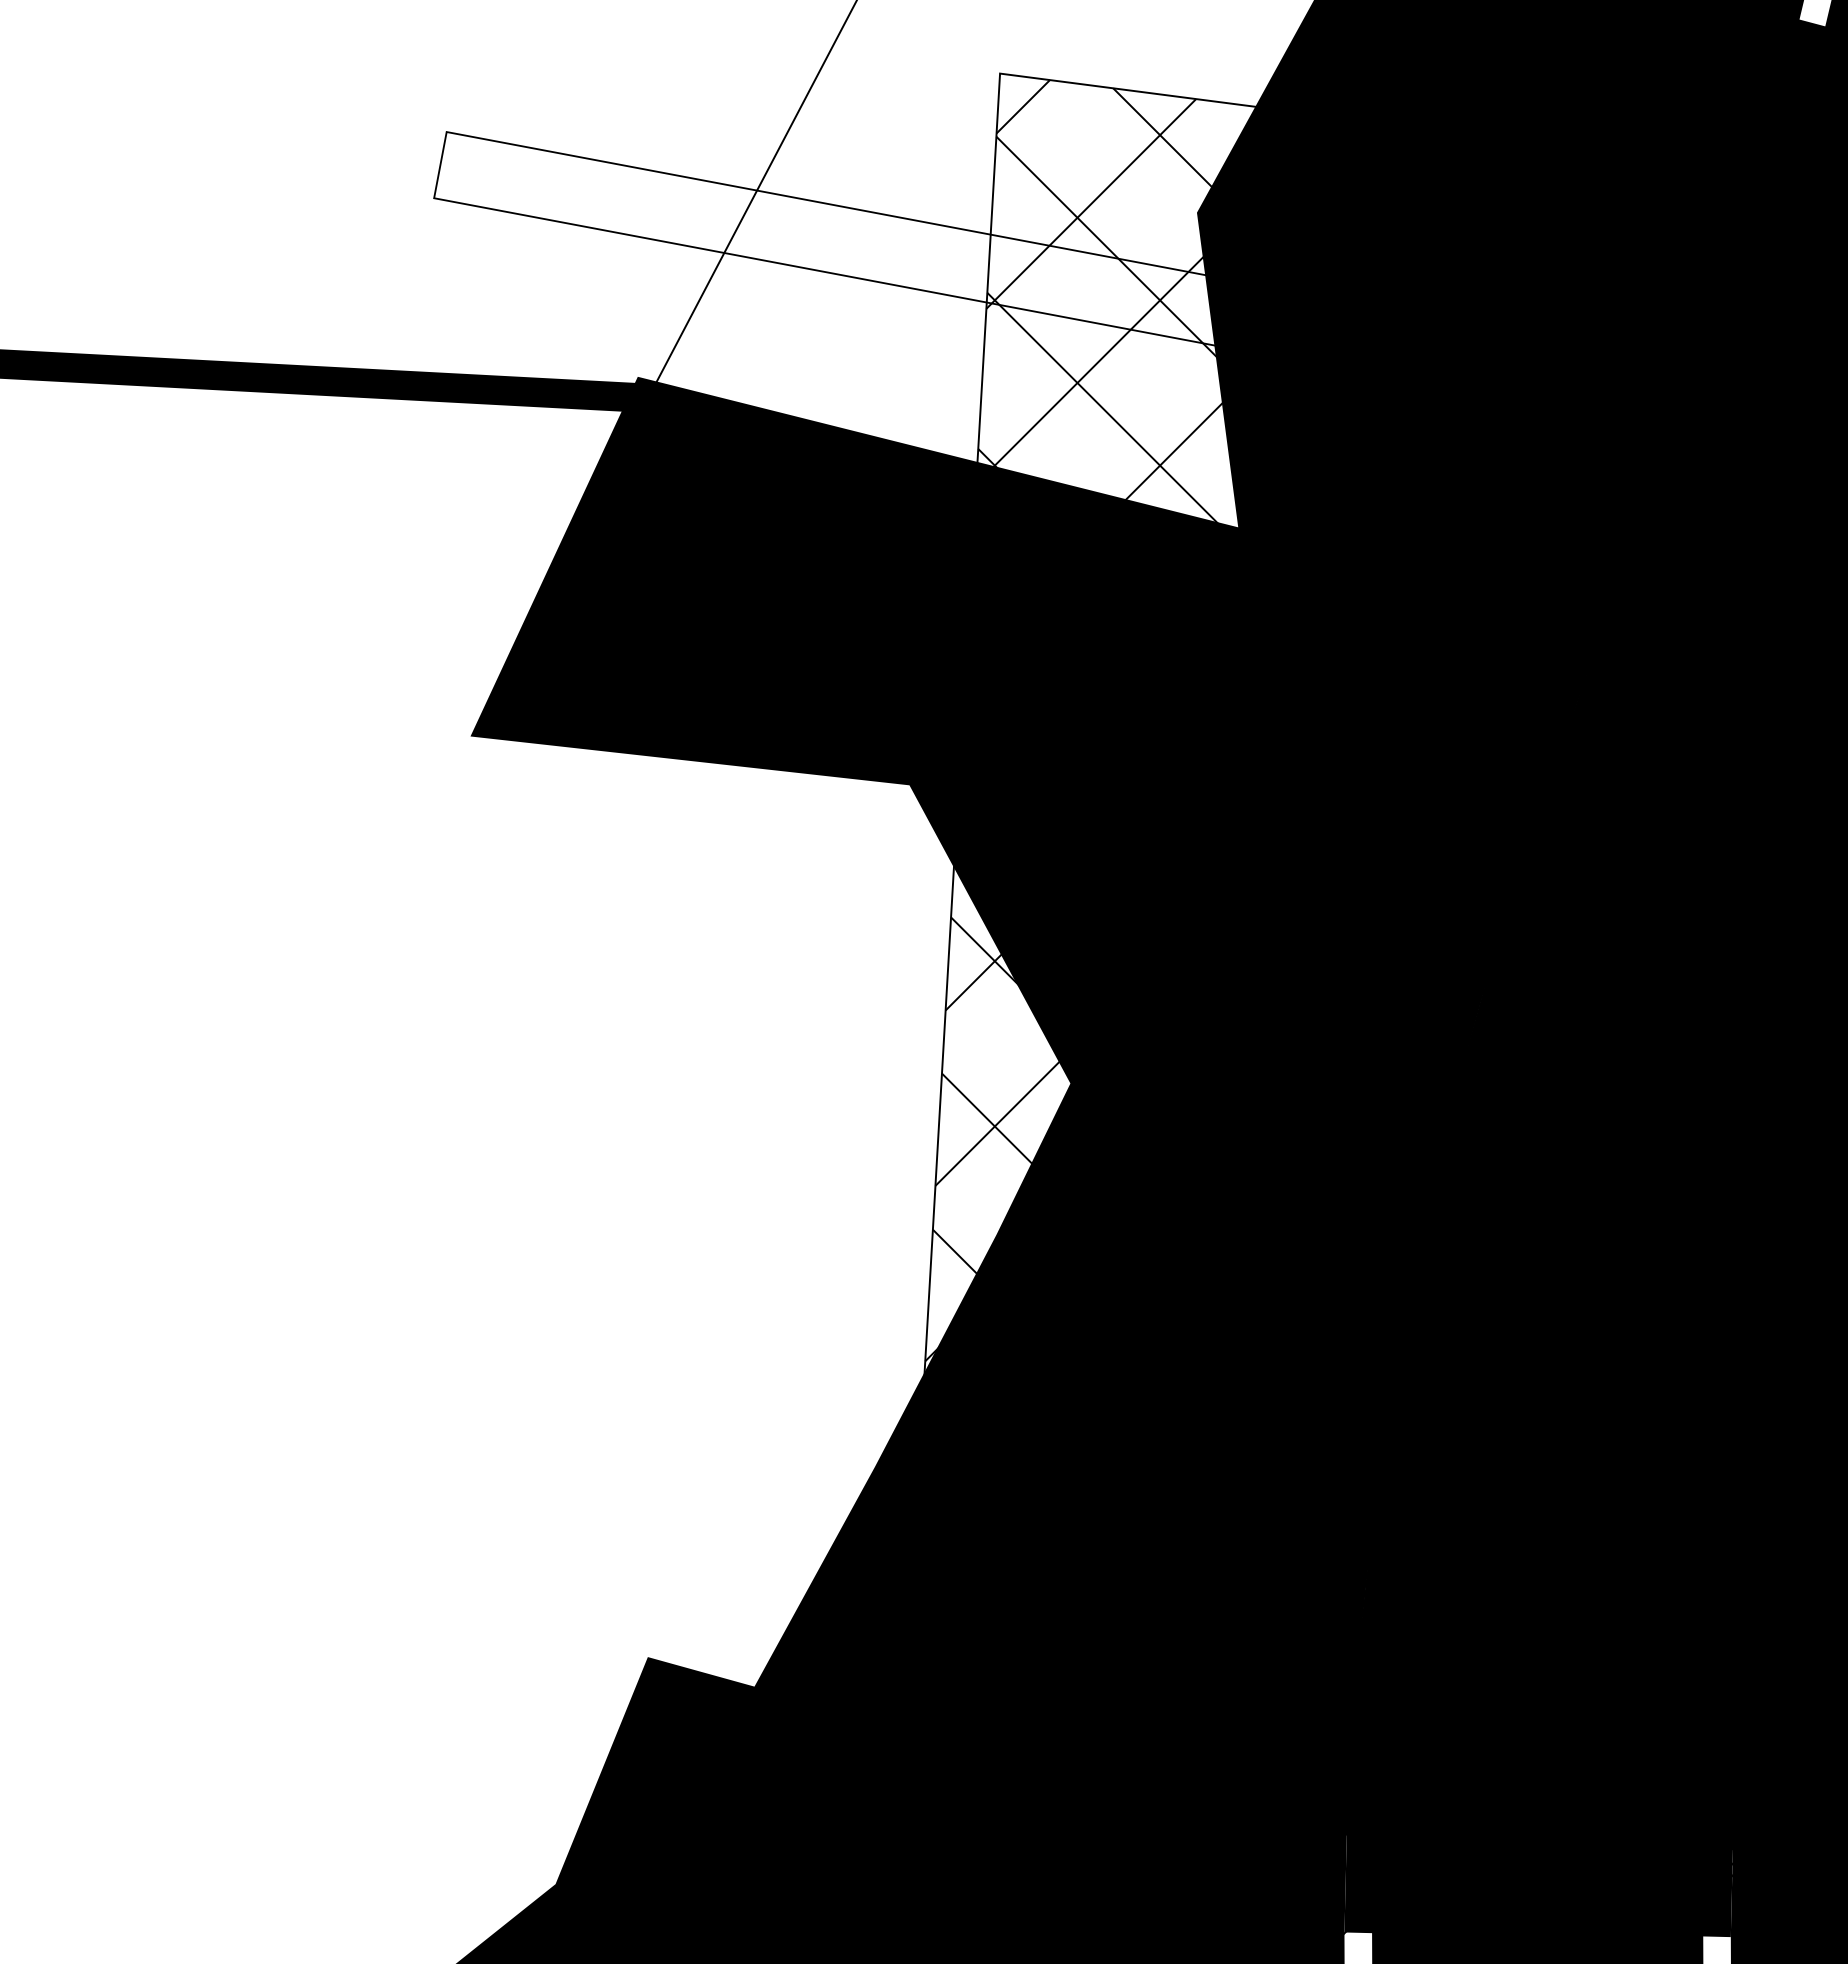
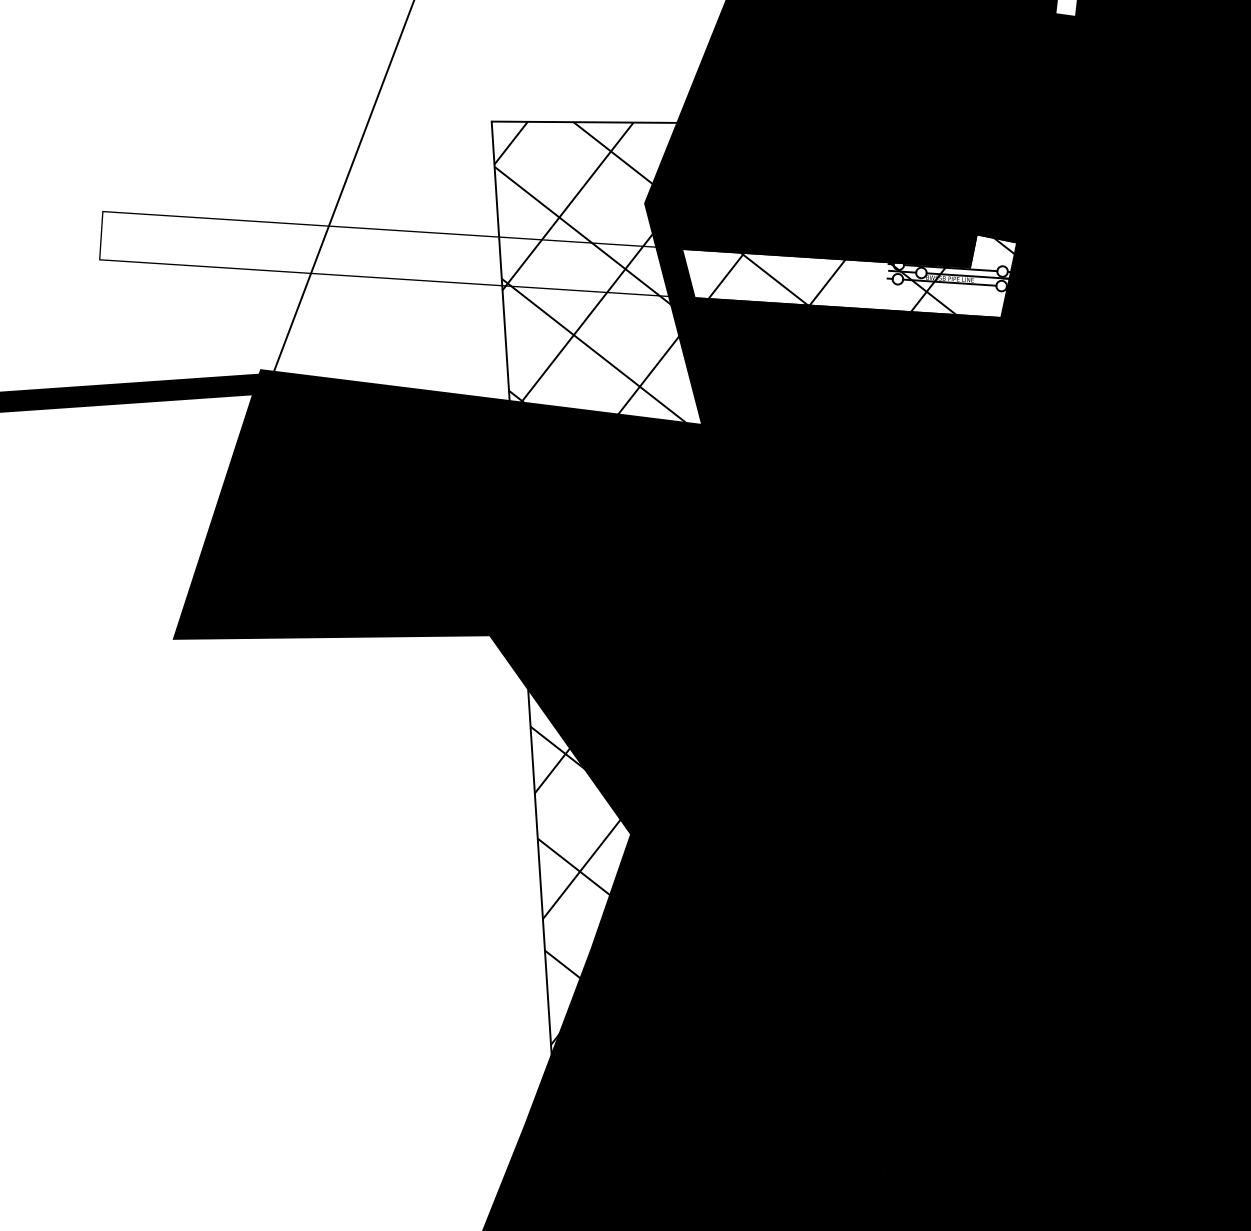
fill: (1477, 357) -> (856, 281), removed

